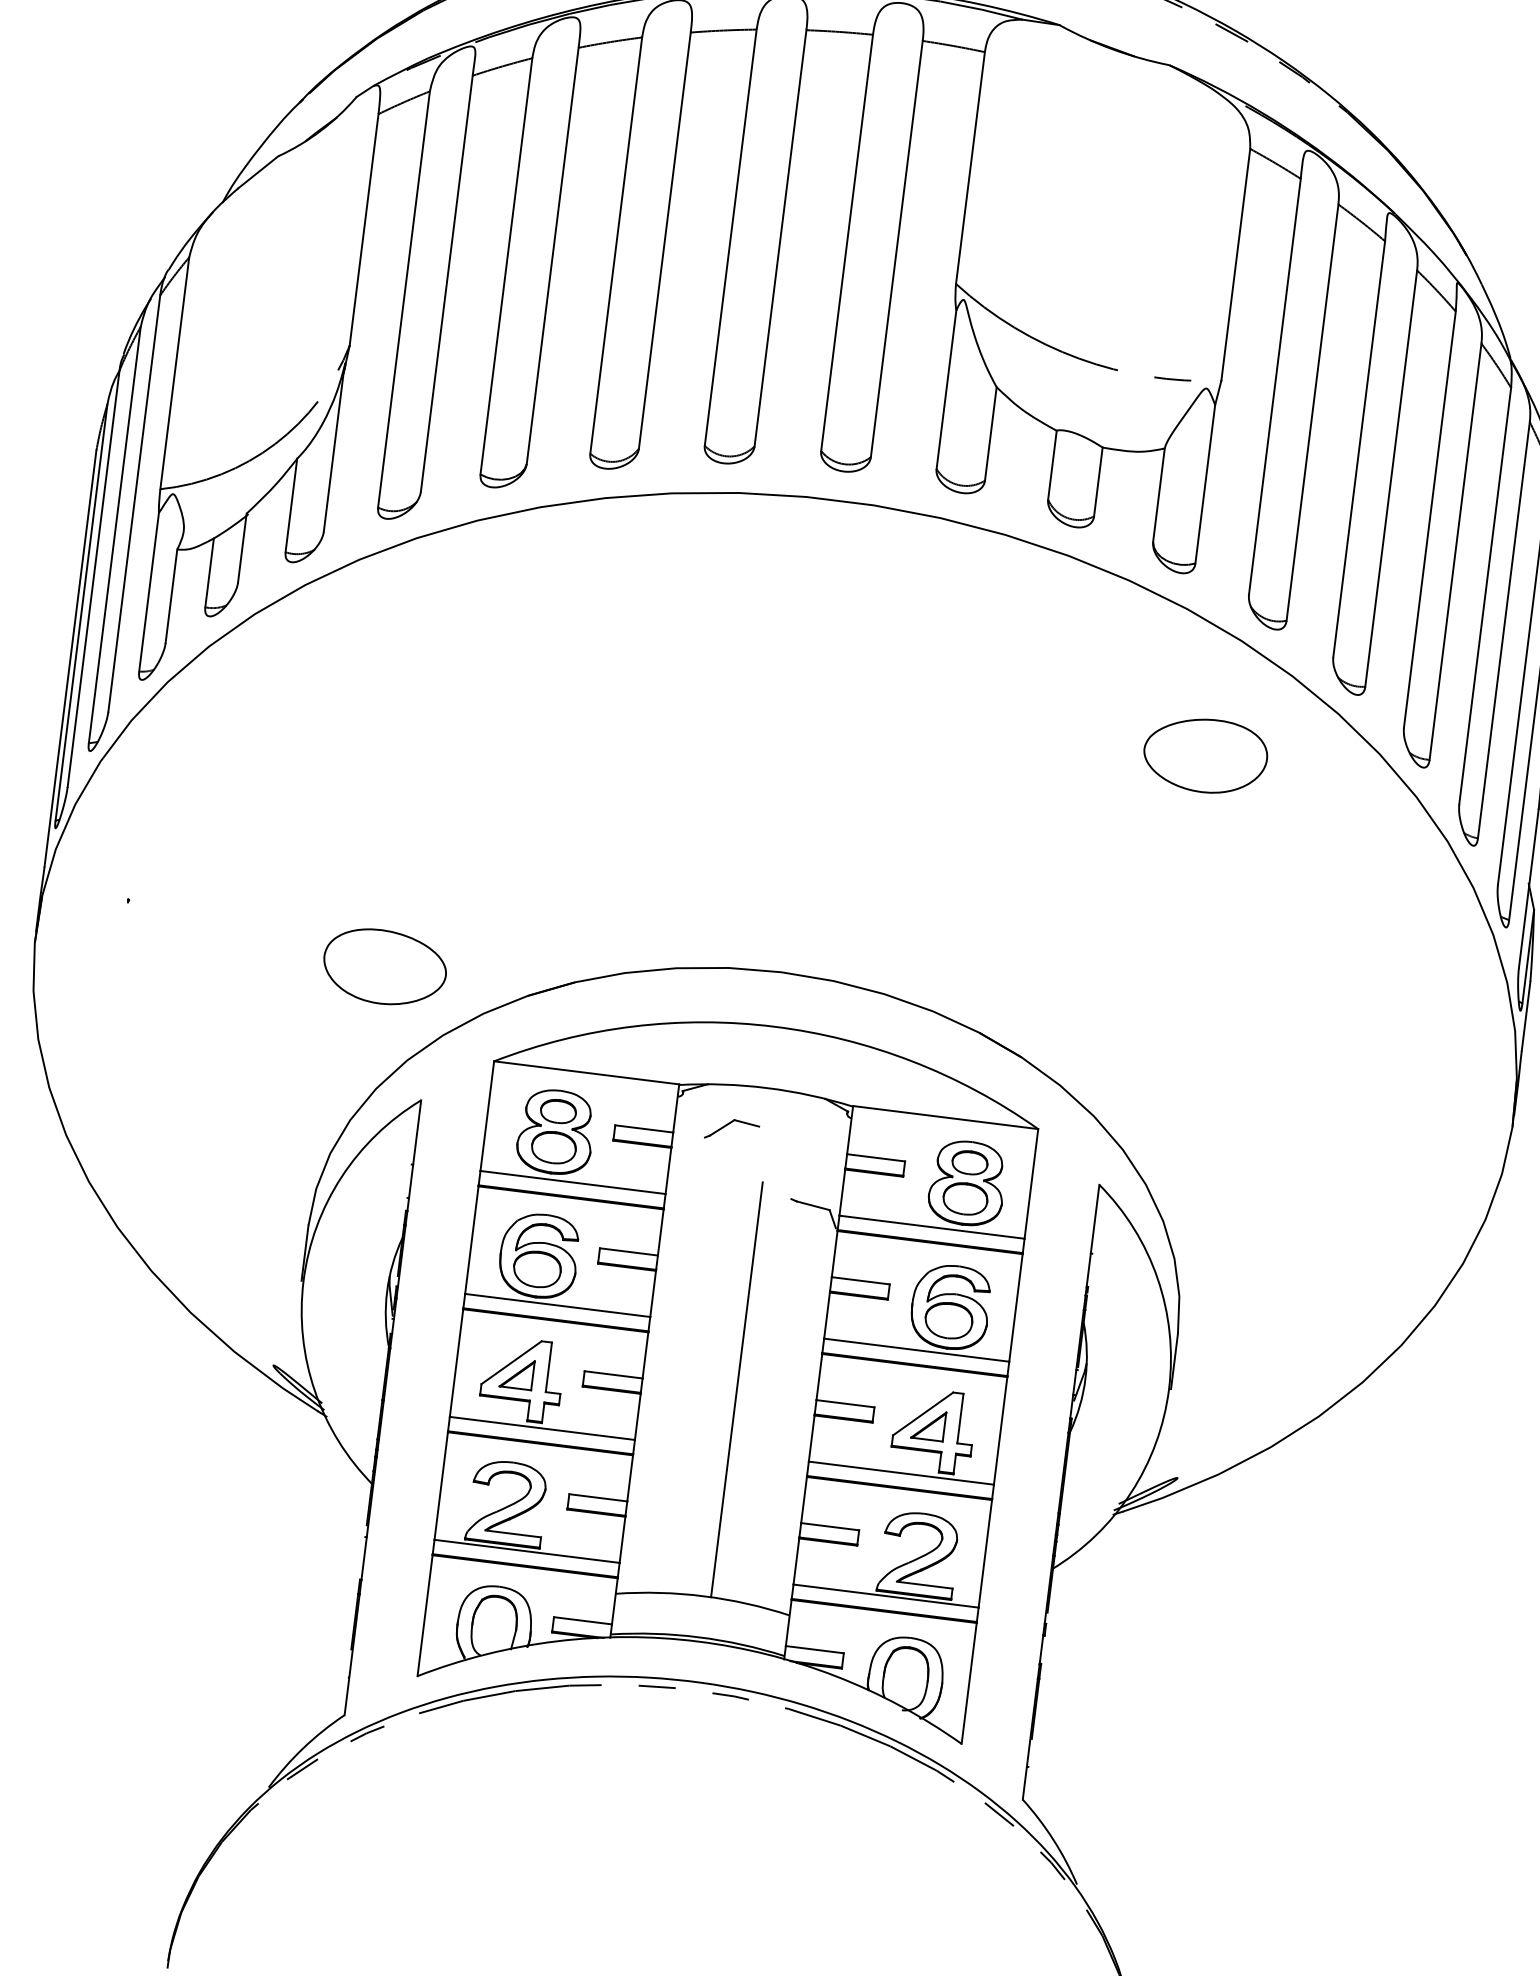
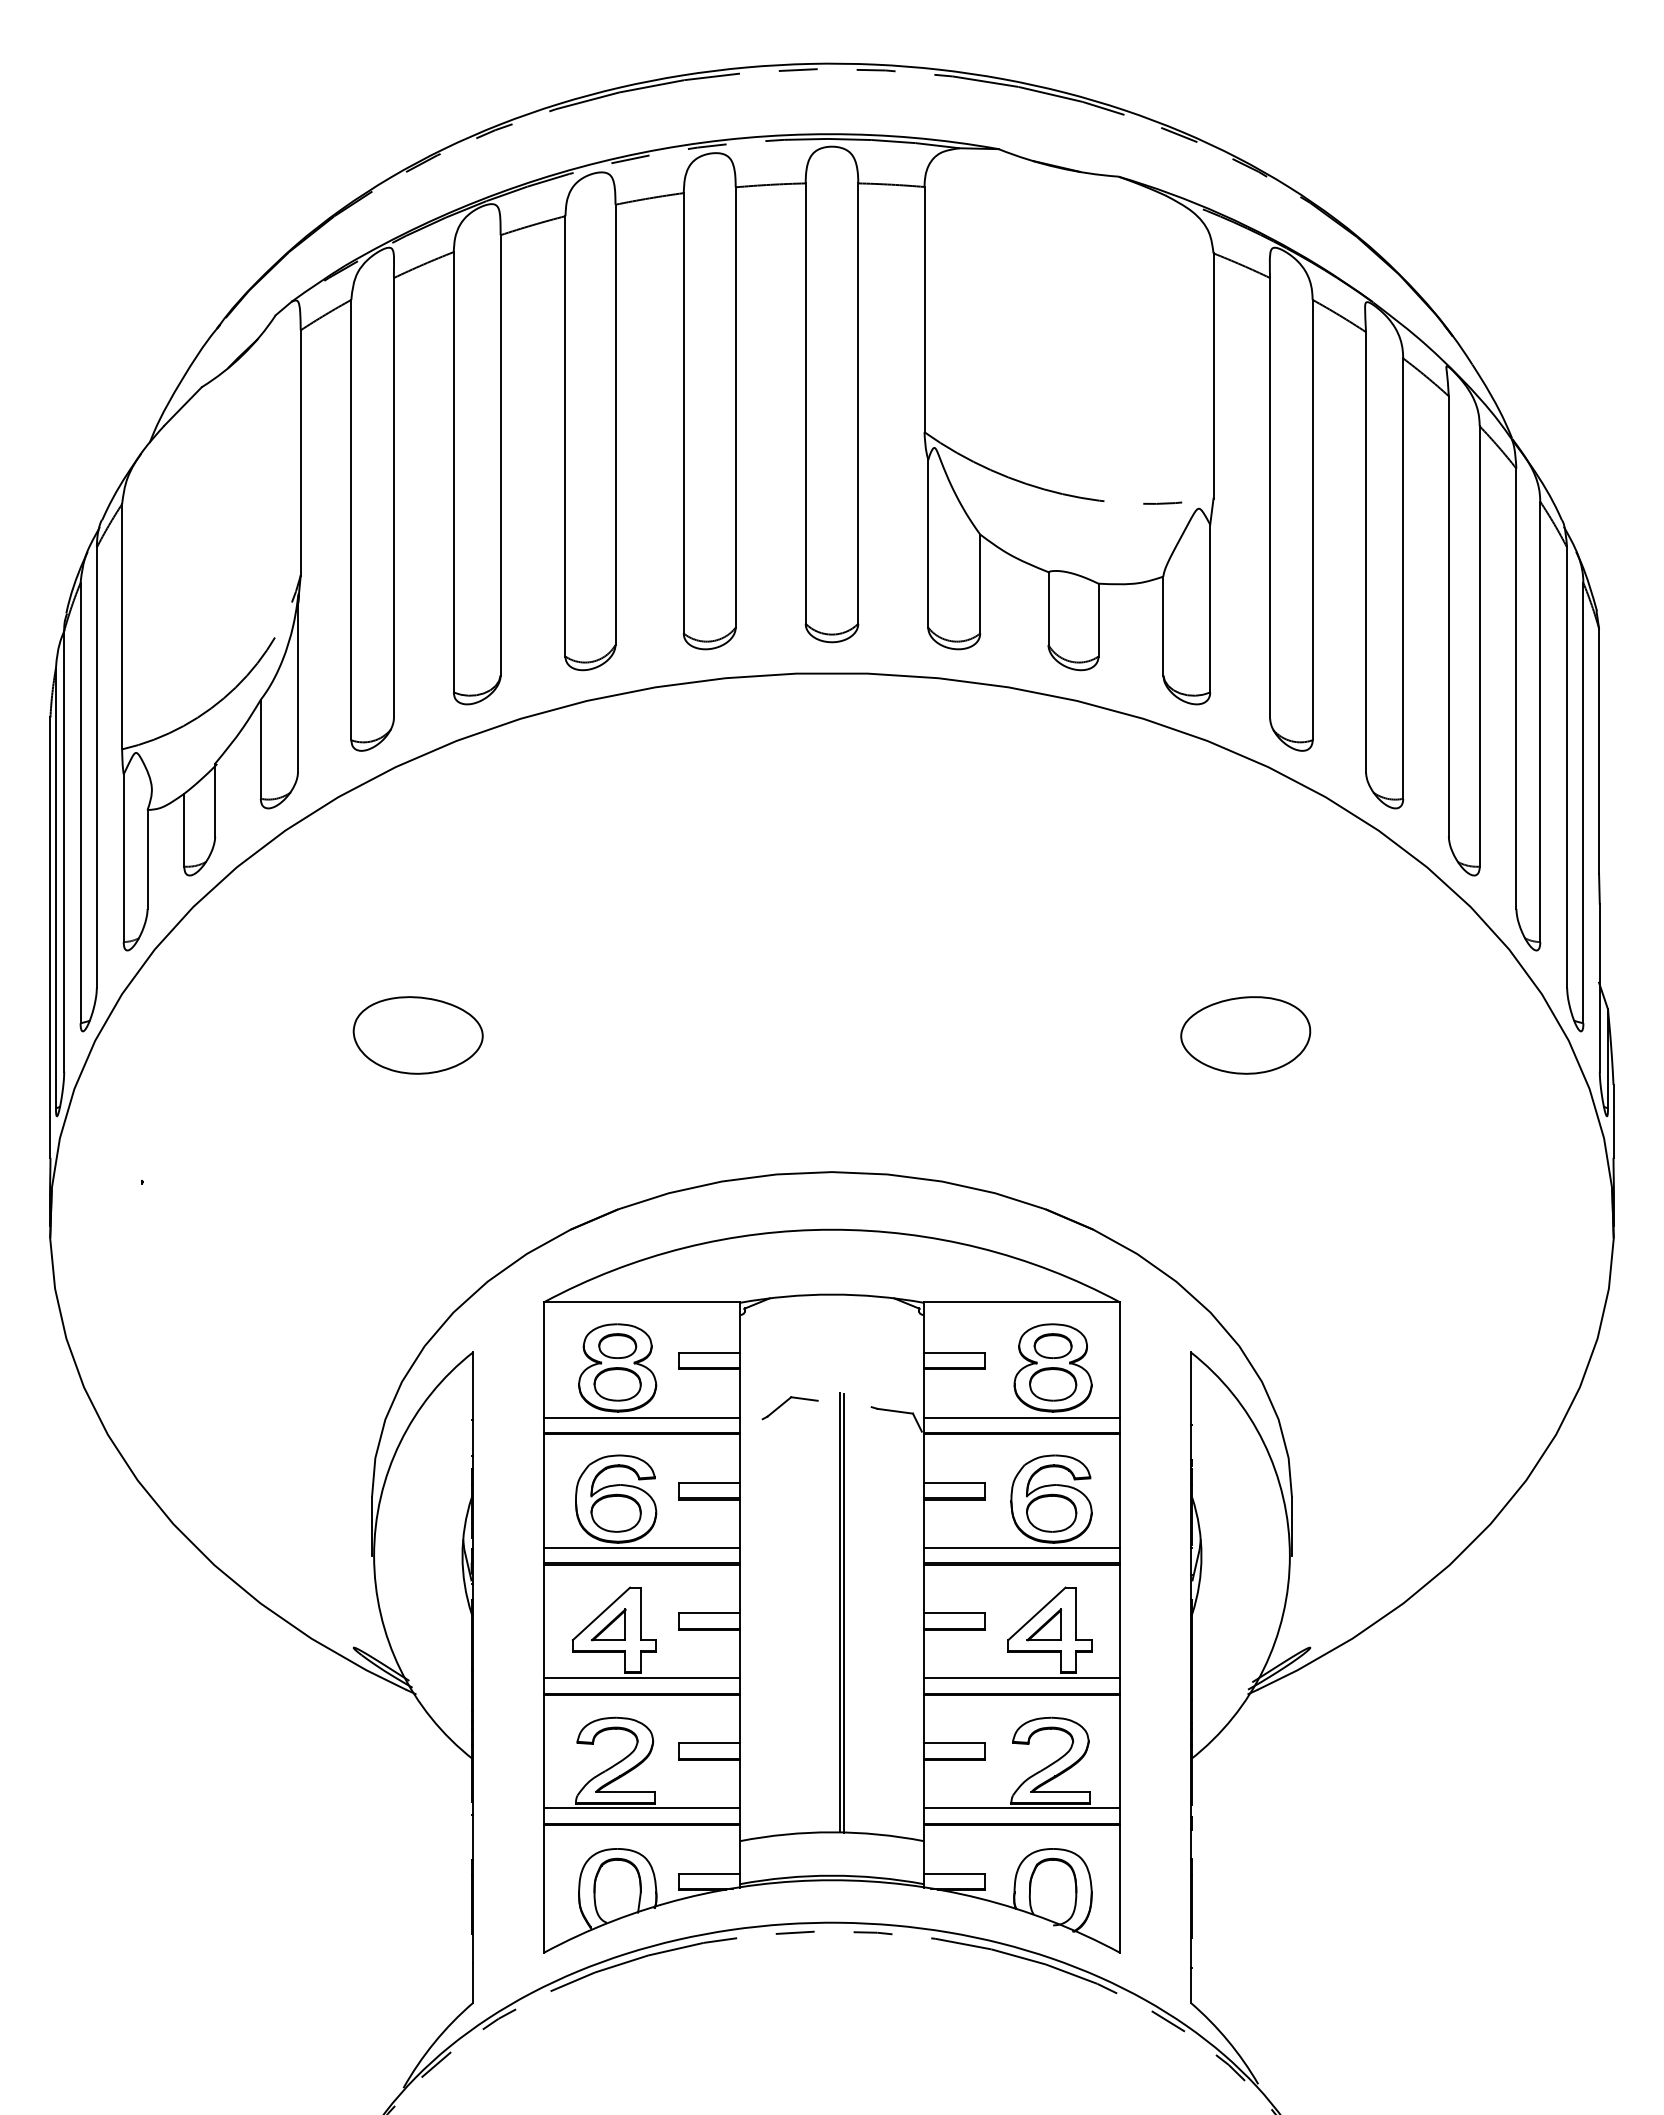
part: (1205, 755) -> (1245, 1035), moved
part: (384, 967) -> (417, 1035), moved
part: (728, 1125) -> (785, 1403), moved
line: (741, 1389) -> (844, 1612), added

